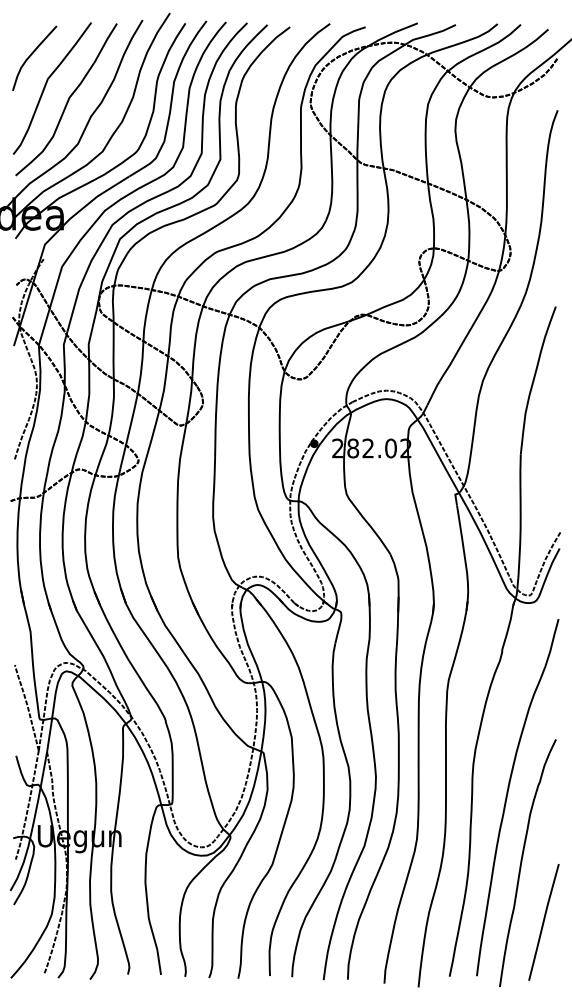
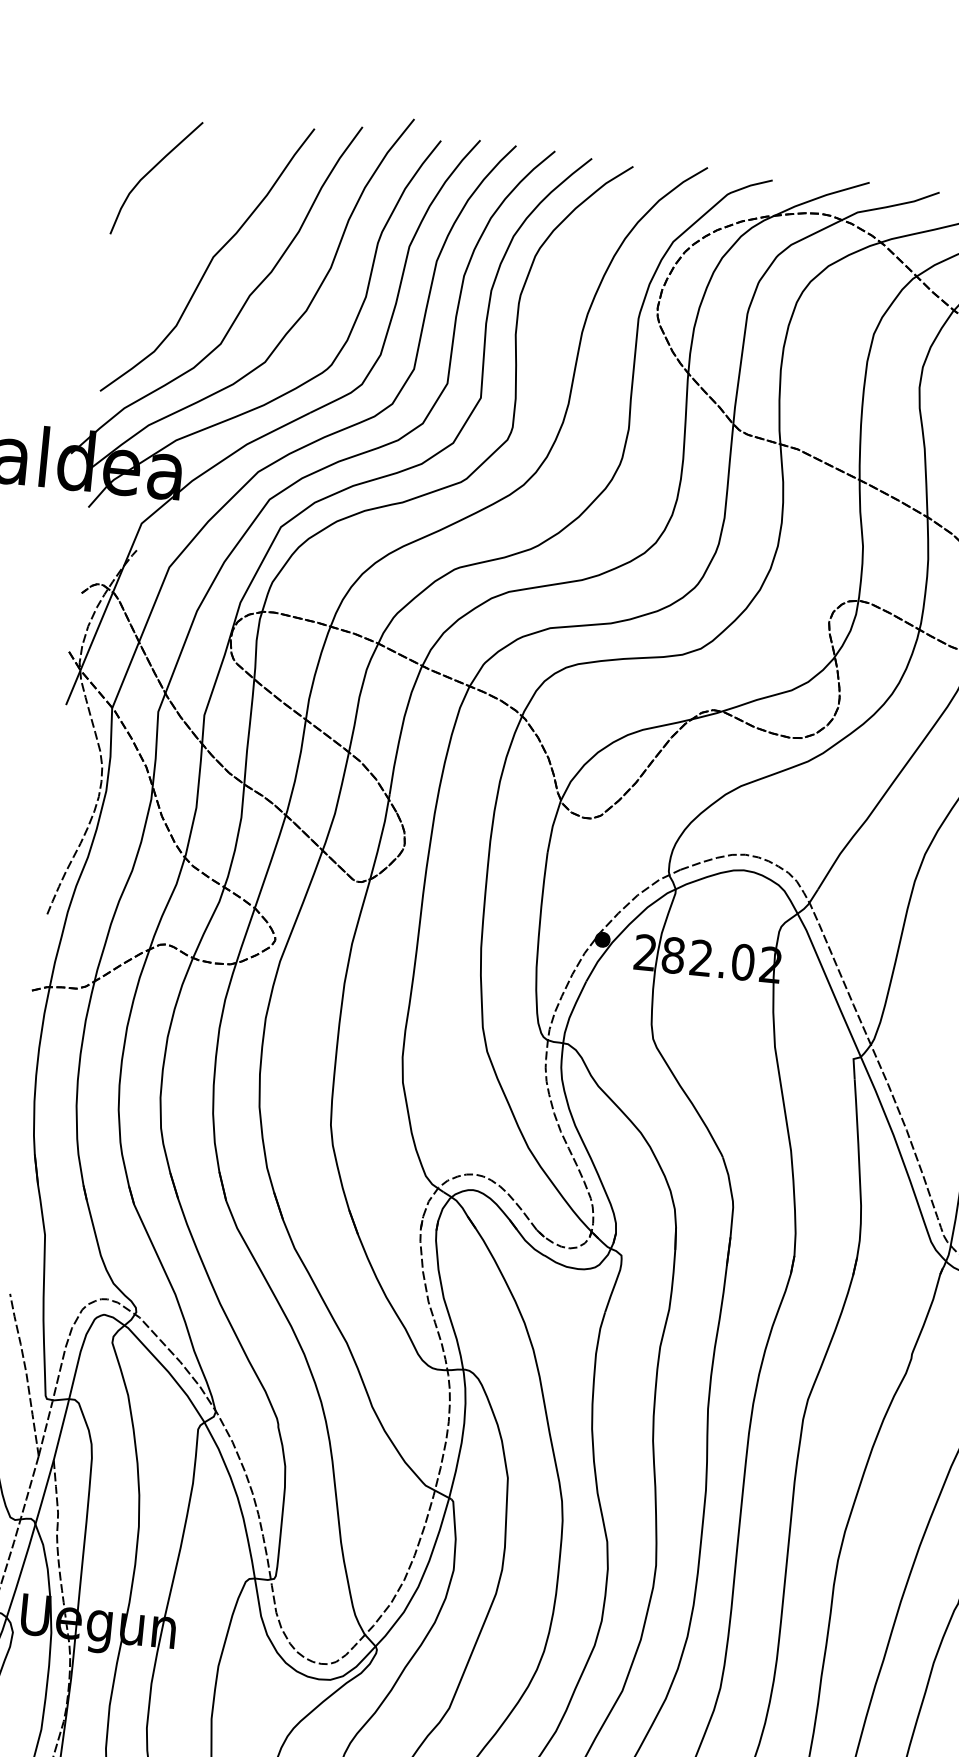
curve: (46, 85) -> (173, 230), removed

